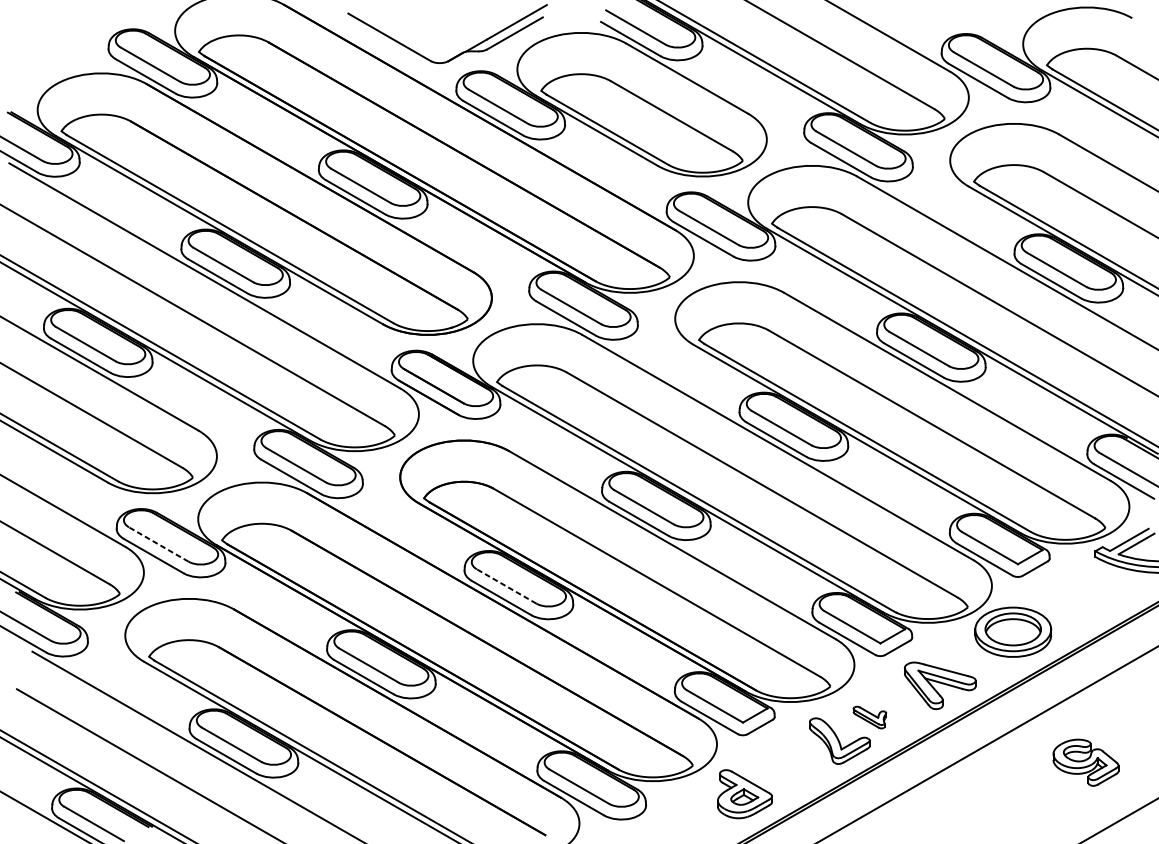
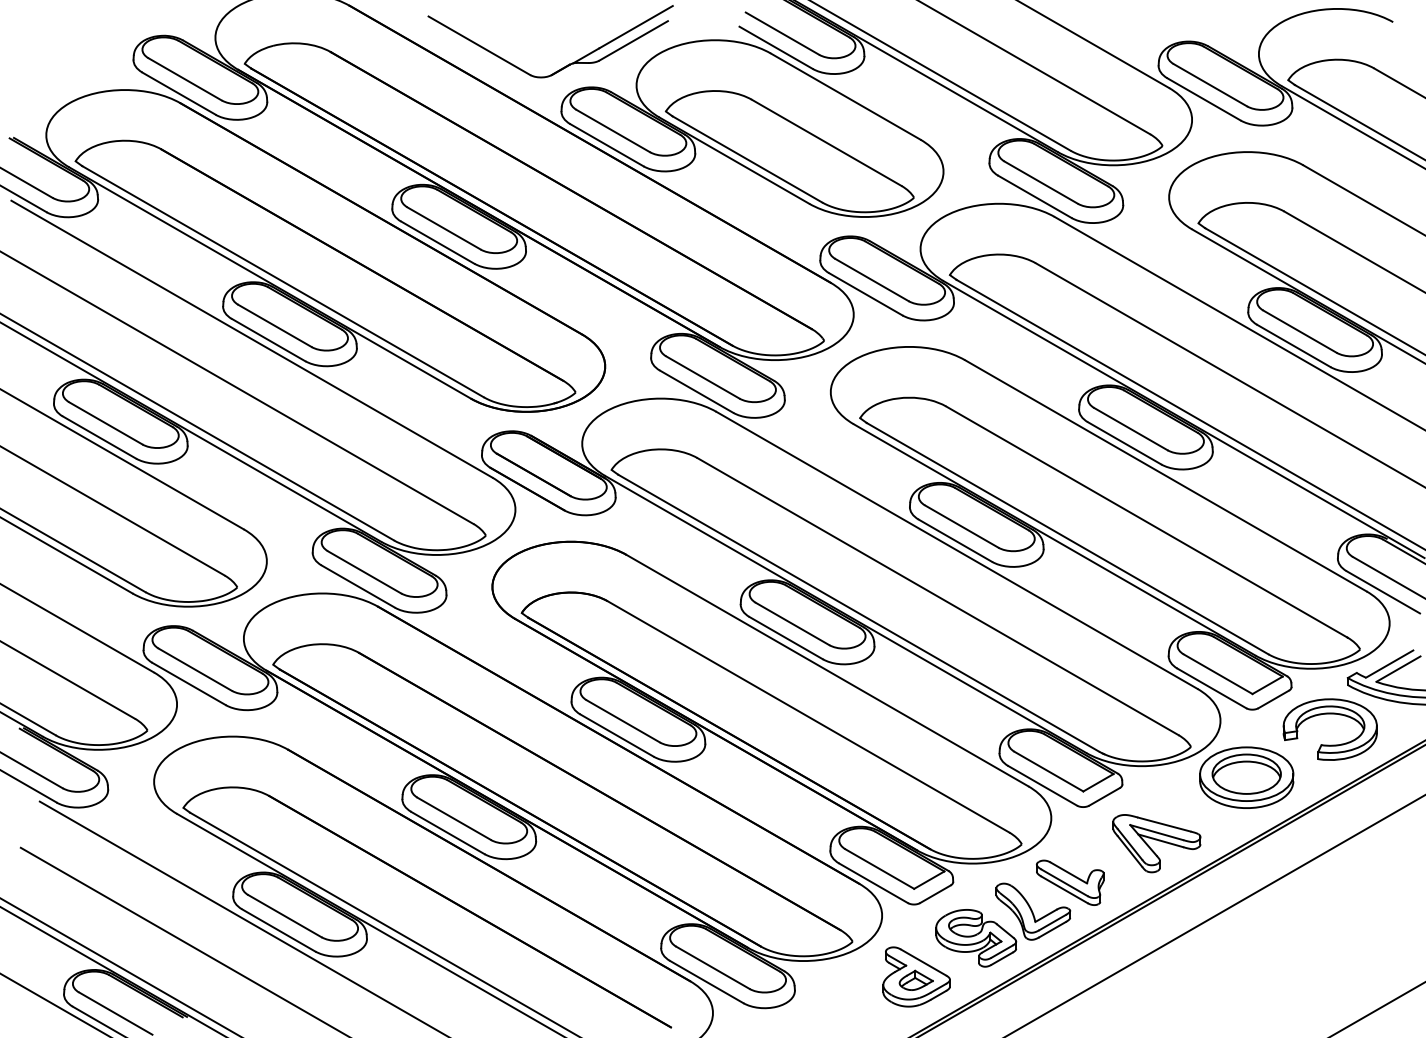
line: (158, 544) -> (194, 669), dashed -> solid
part: (1080, 580) -> (1329, 714), added
line: (505, 586) -> (622, 721), dashed -> solid
part: (870, 717) -> (1070, 882), size x1.67
part: (1086, 762) -> (976, 938), moved

